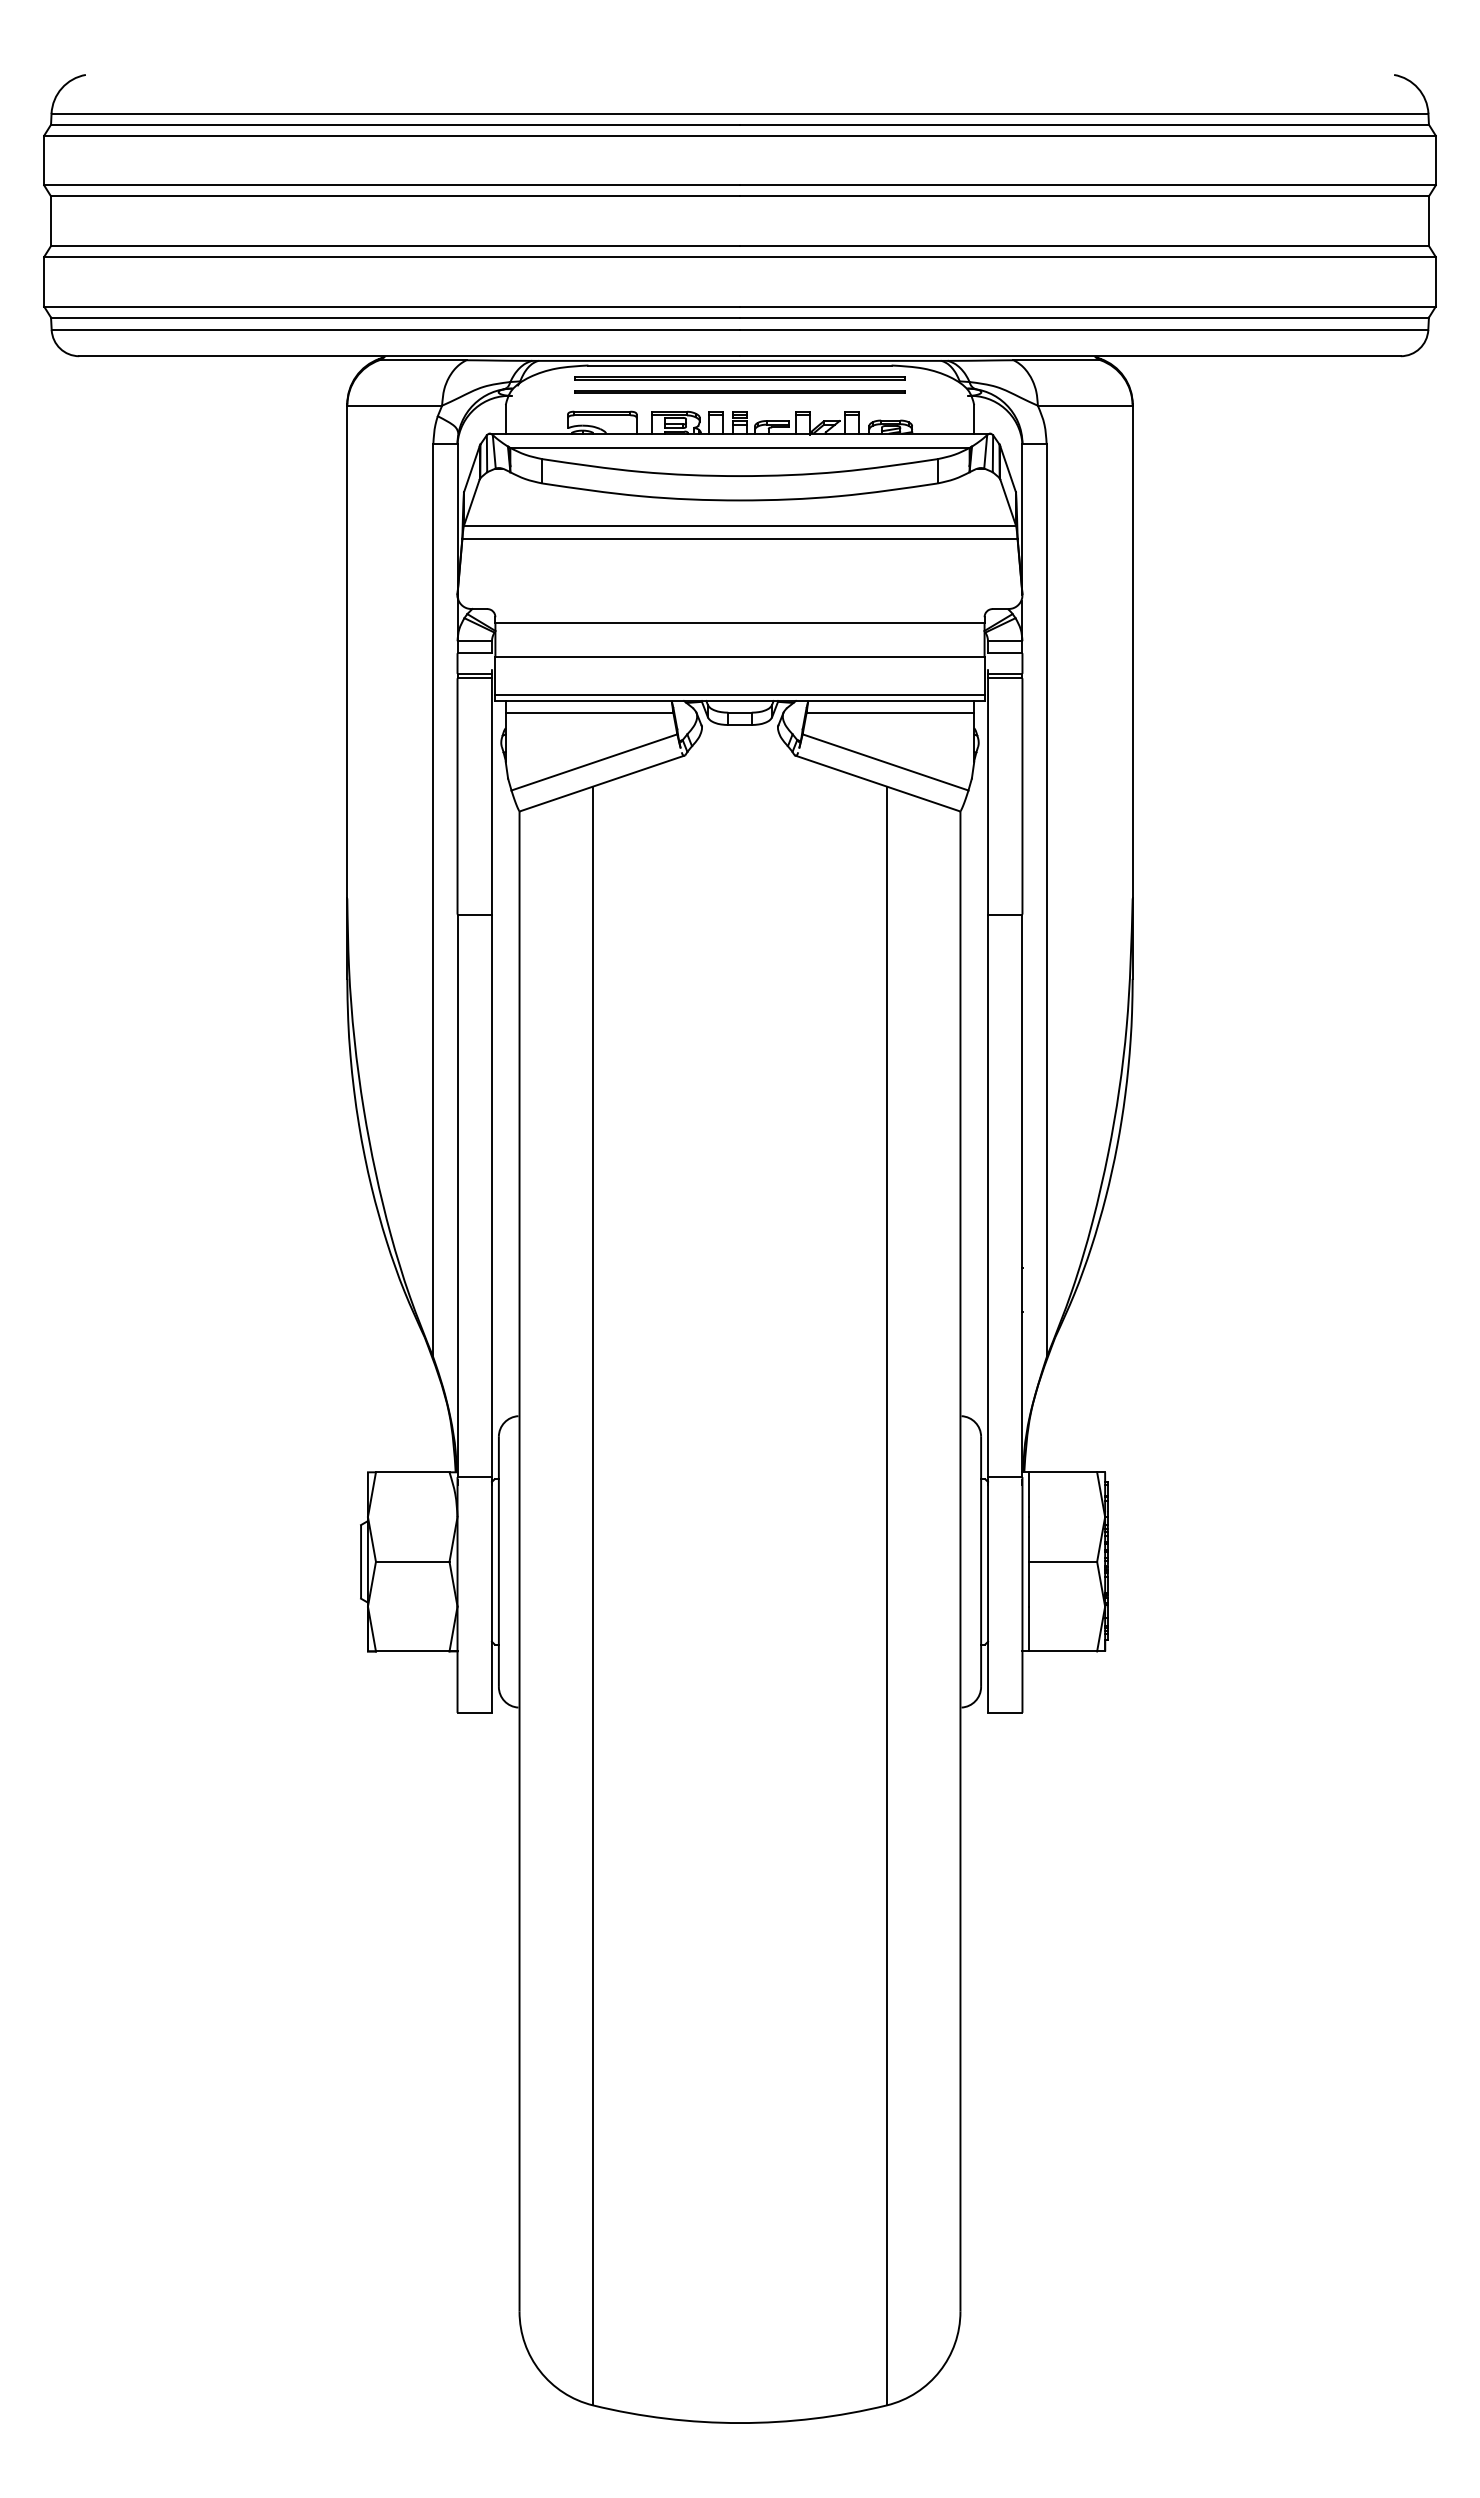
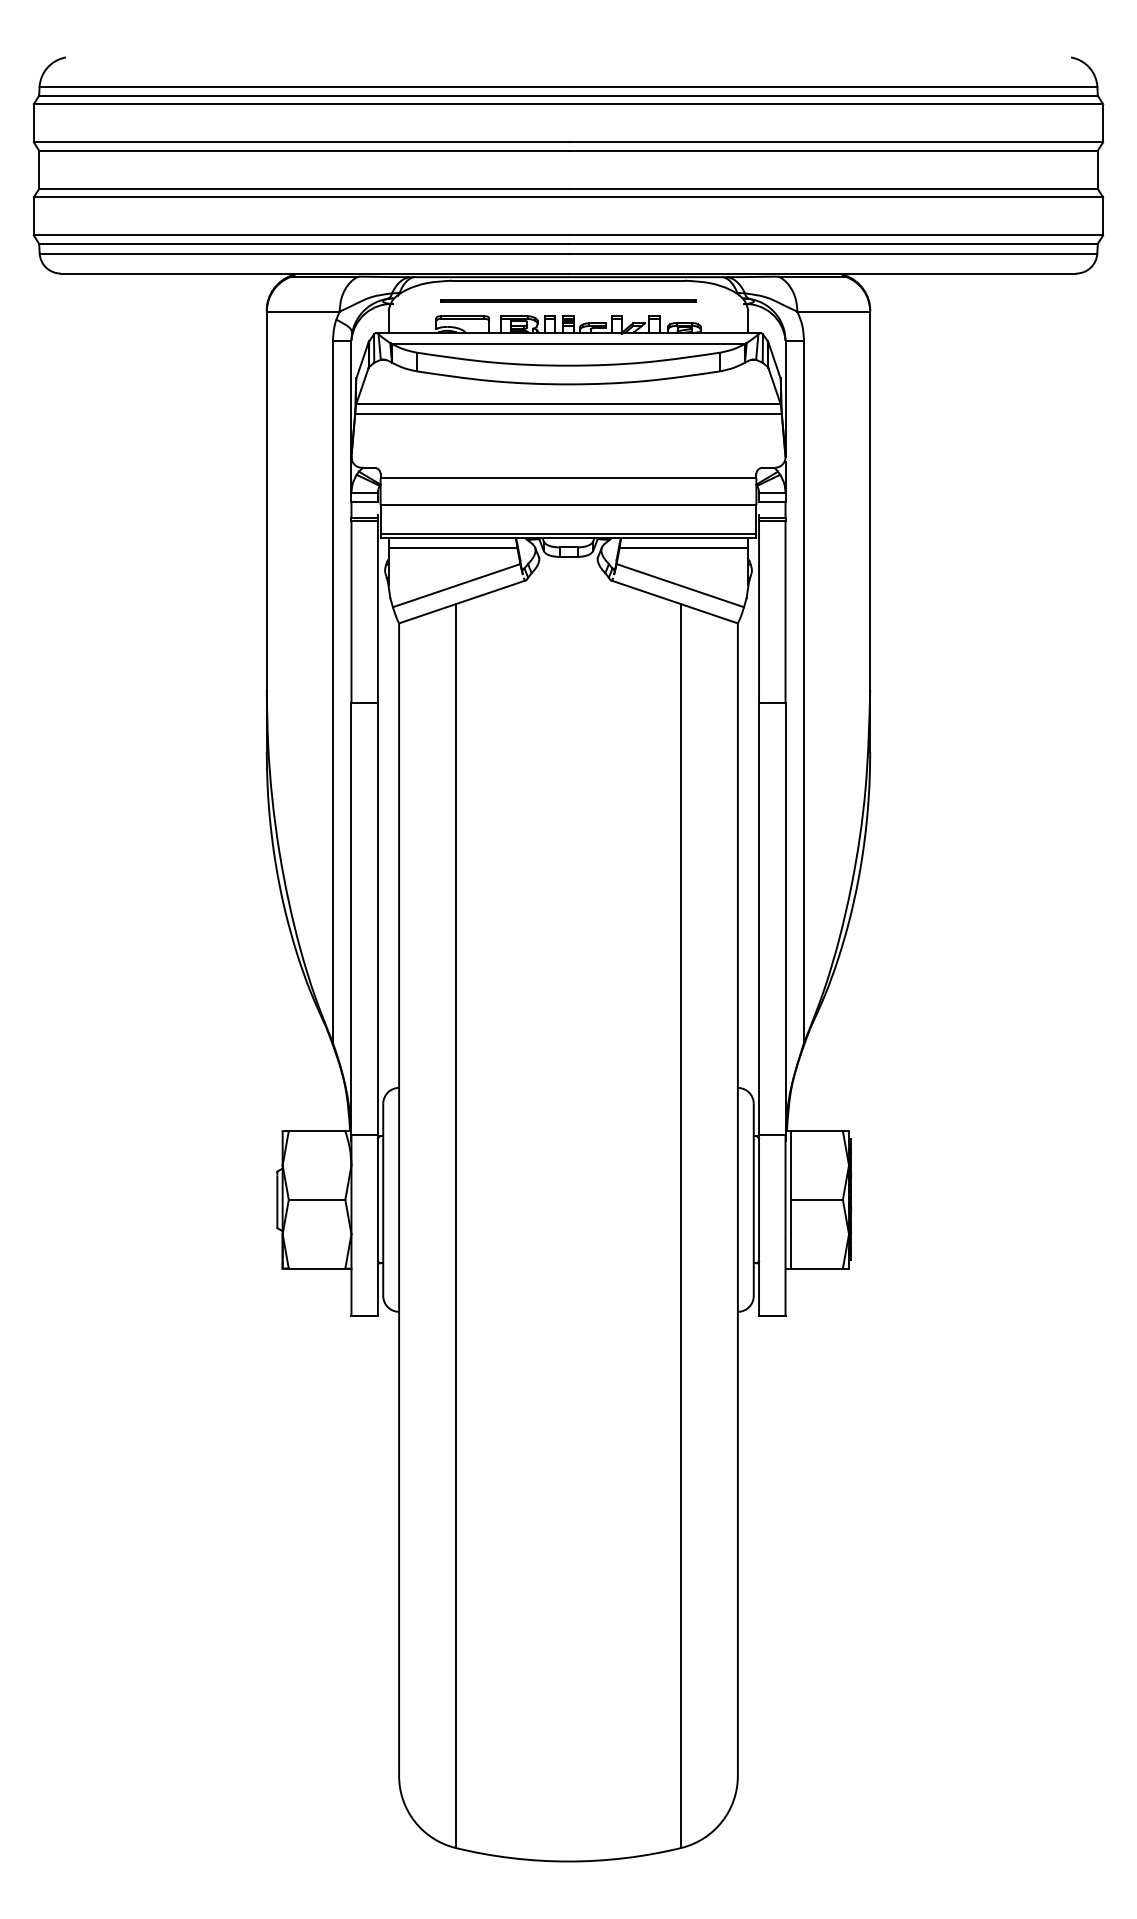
line: (739, 377) -> (568, 289), removed

